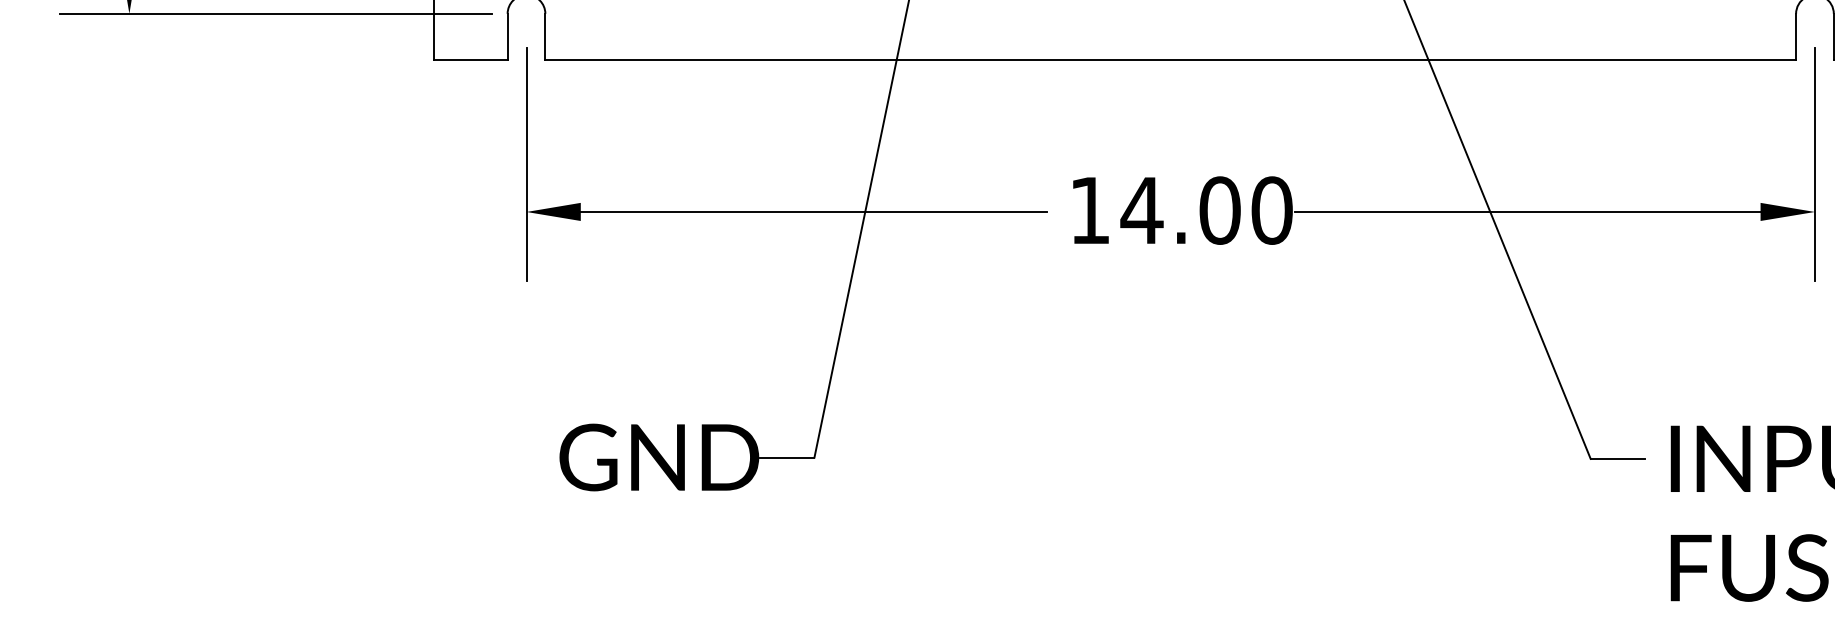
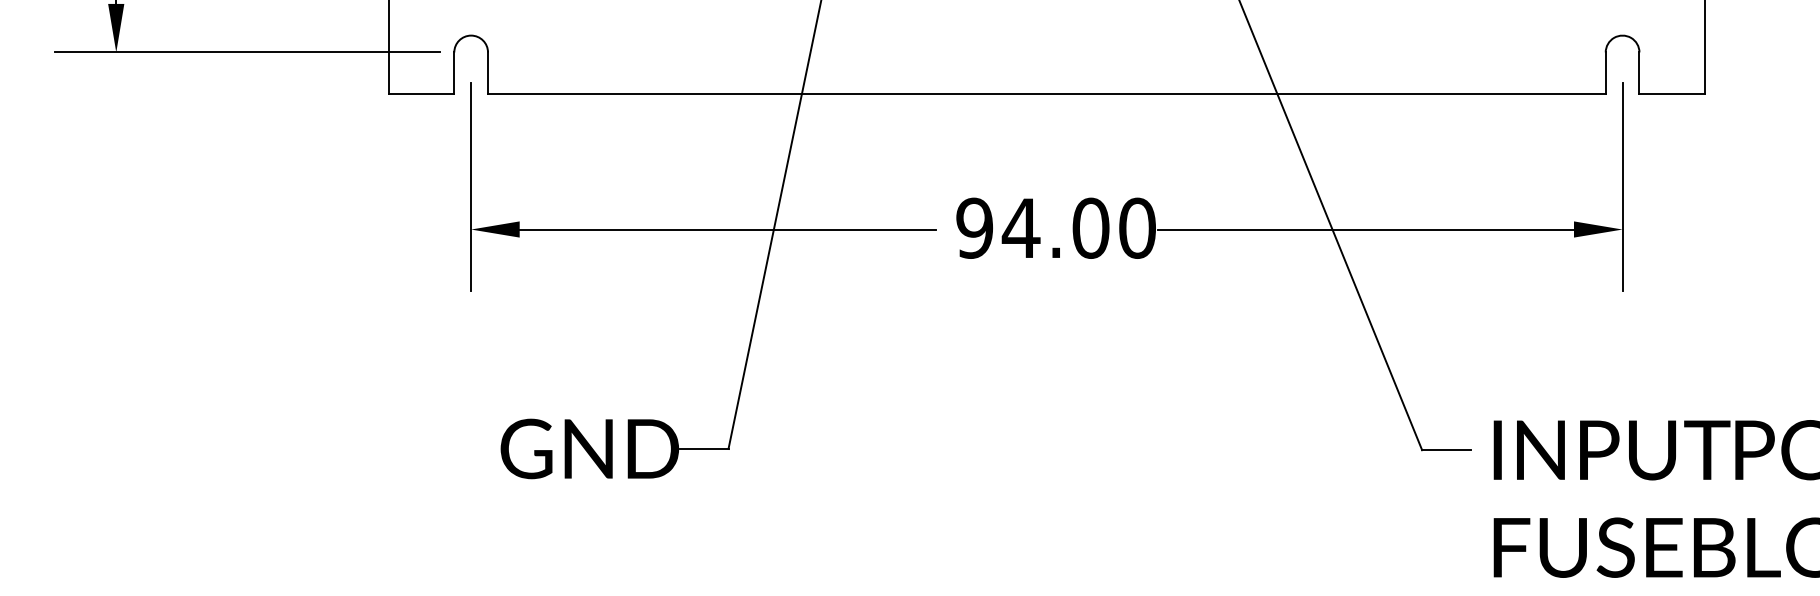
text: (1089, 209) -> (974, 227), 14.00 -> 94.00

